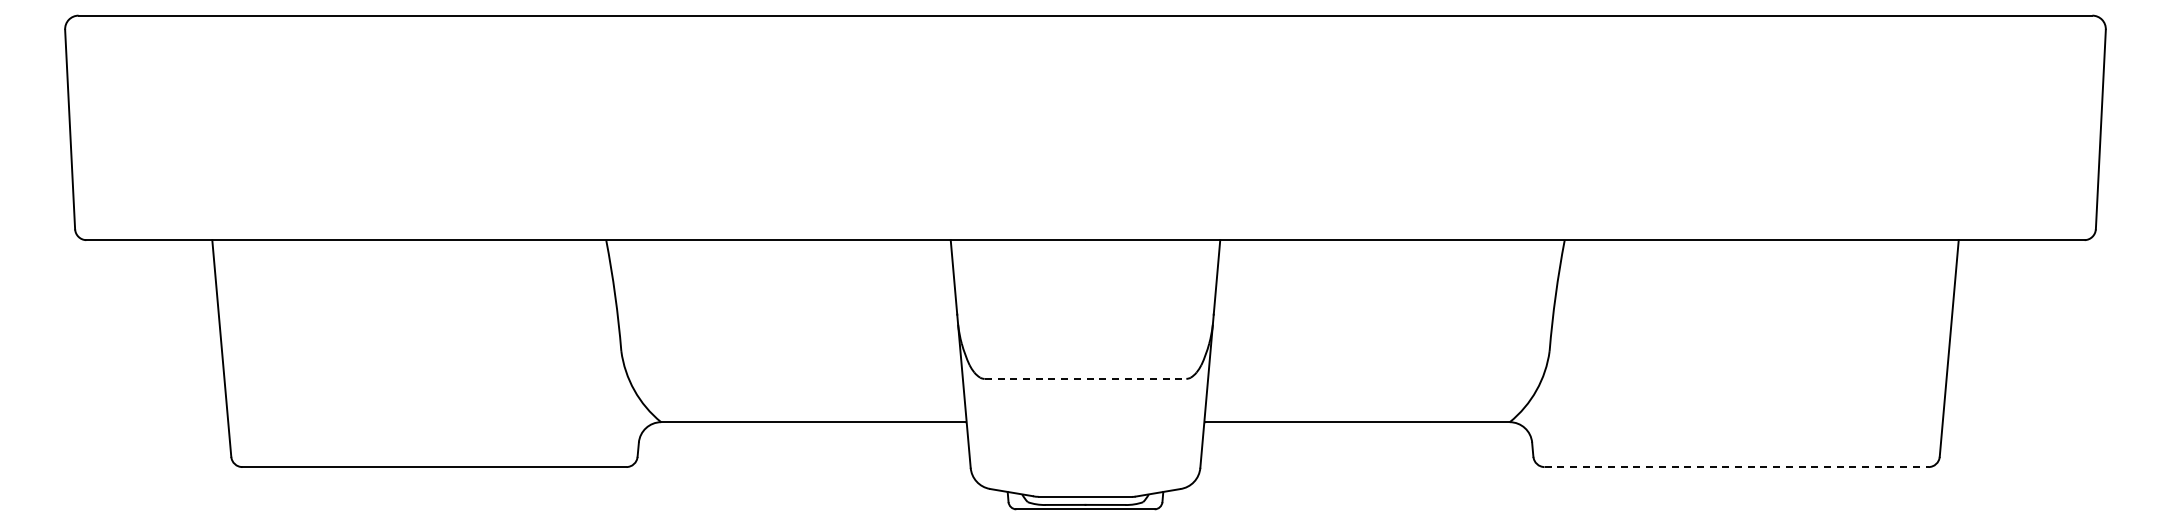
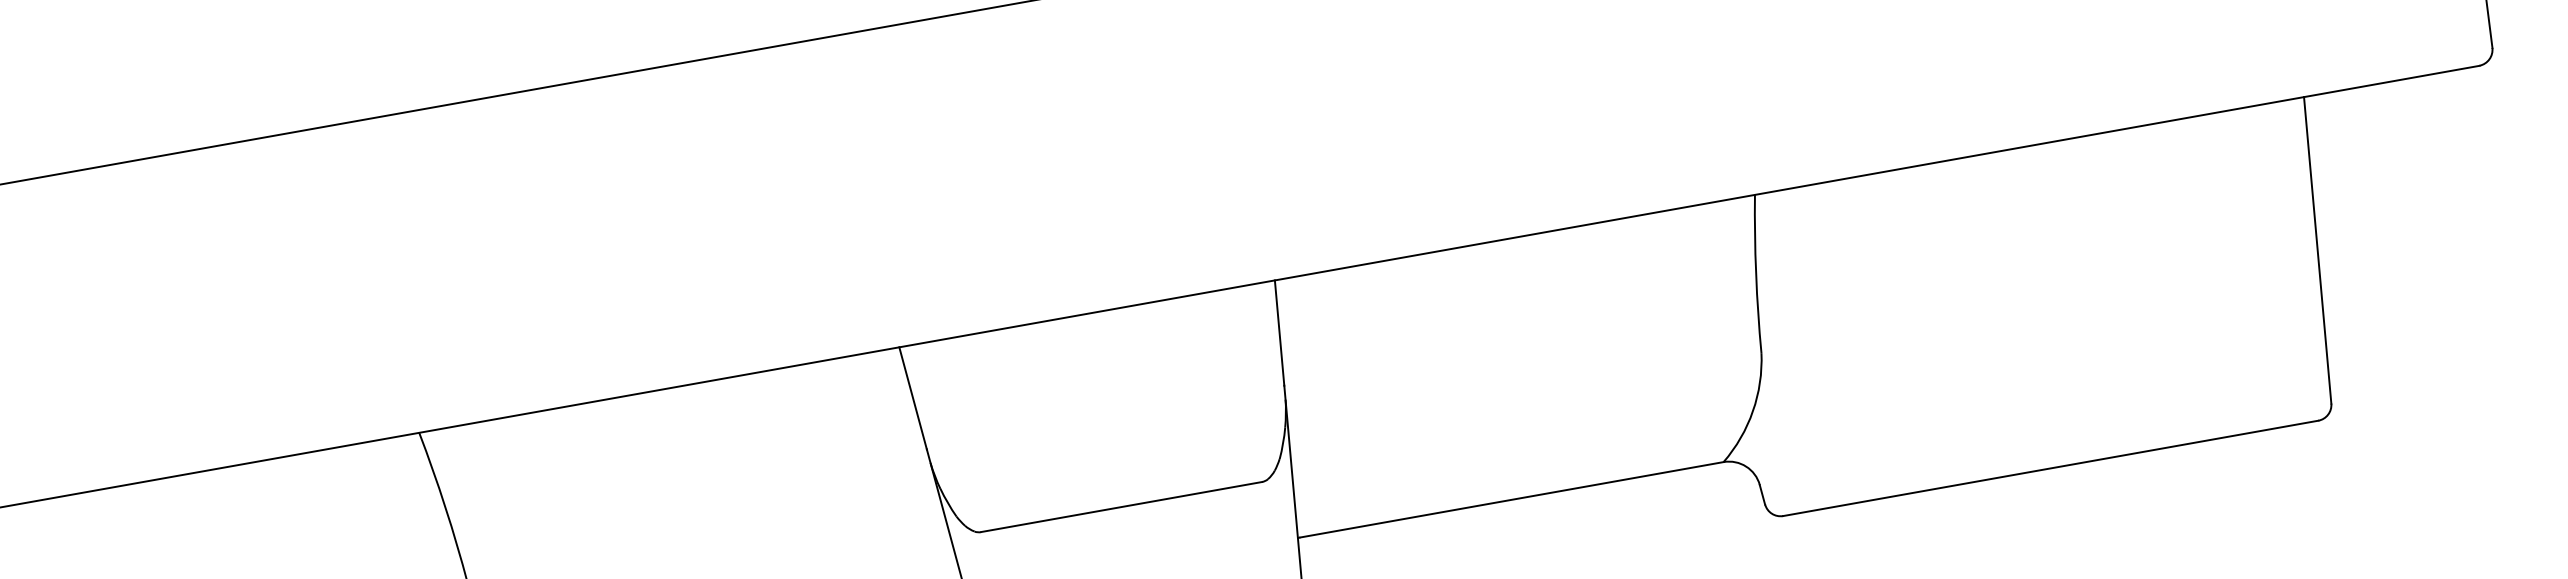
line: (1085, 378) -> (1121, 506), dashed -> solid
line: (1737, 467) -> (2052, 468), dashed -> solid

